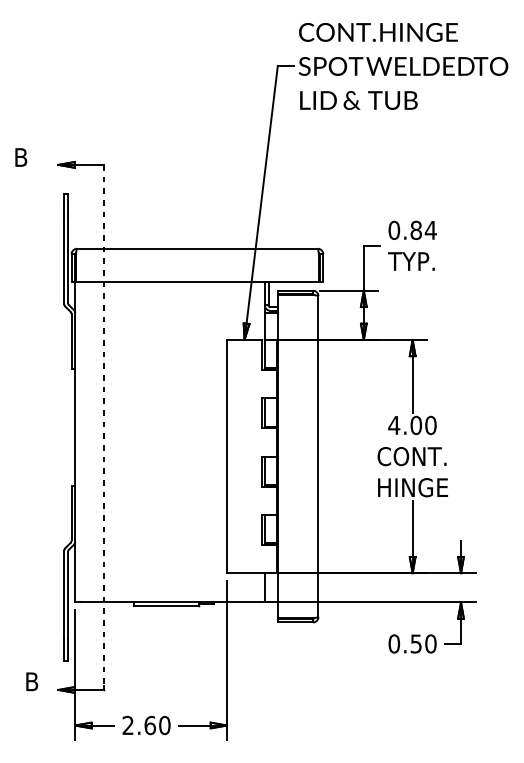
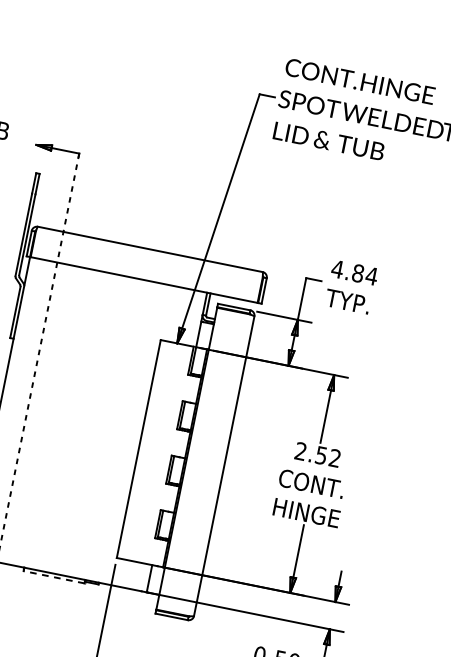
text: (394, 229) -> (338, 268), 0.84 -> 4.84
text: (412, 425) -> (317, 454), 4.00 -> 2.52
line: (166, 606) -> (54, 577), solid -> dashed

